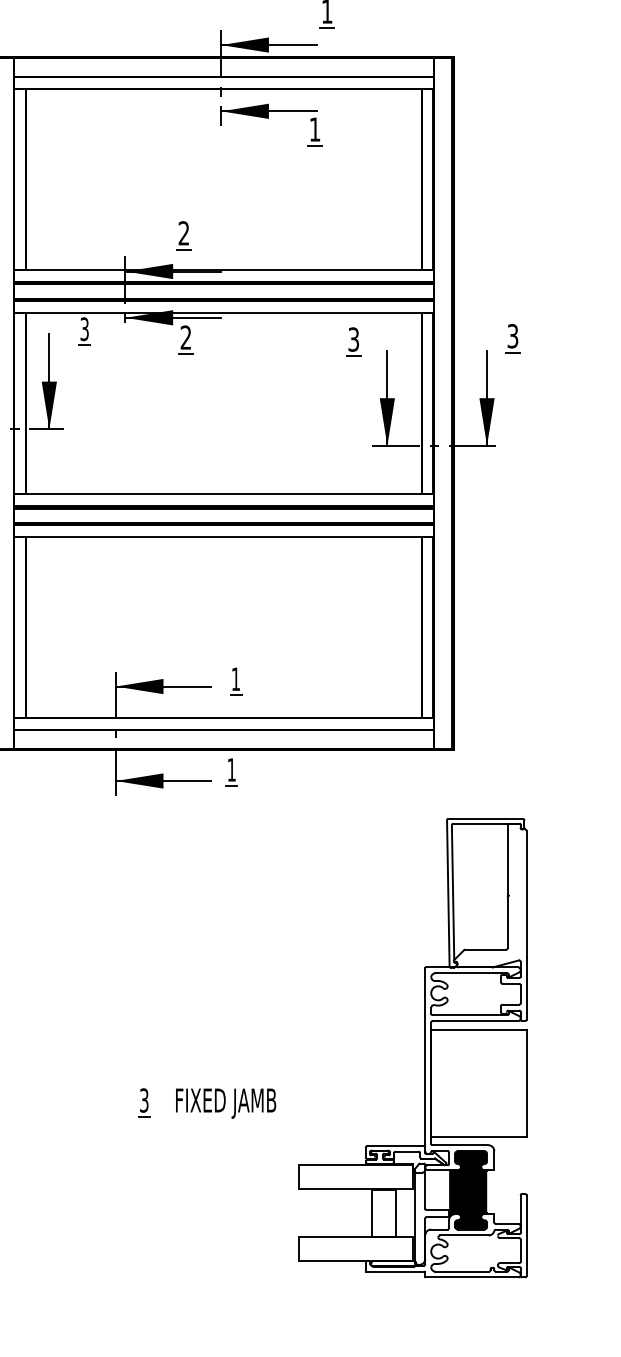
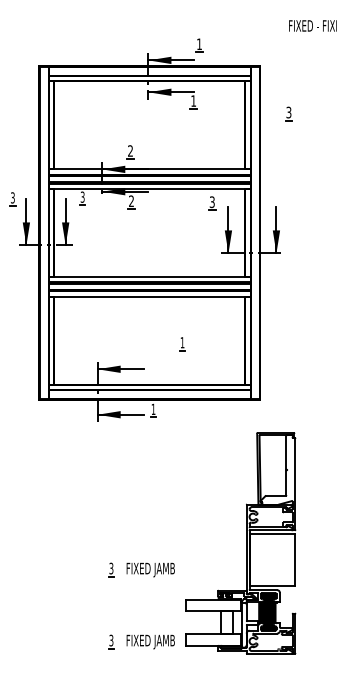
part: (512, 338) -> (288, 113), moved
part: (235, 682) -> (182, 344), moved
part: (206, 1251) -> (141, 641), added

